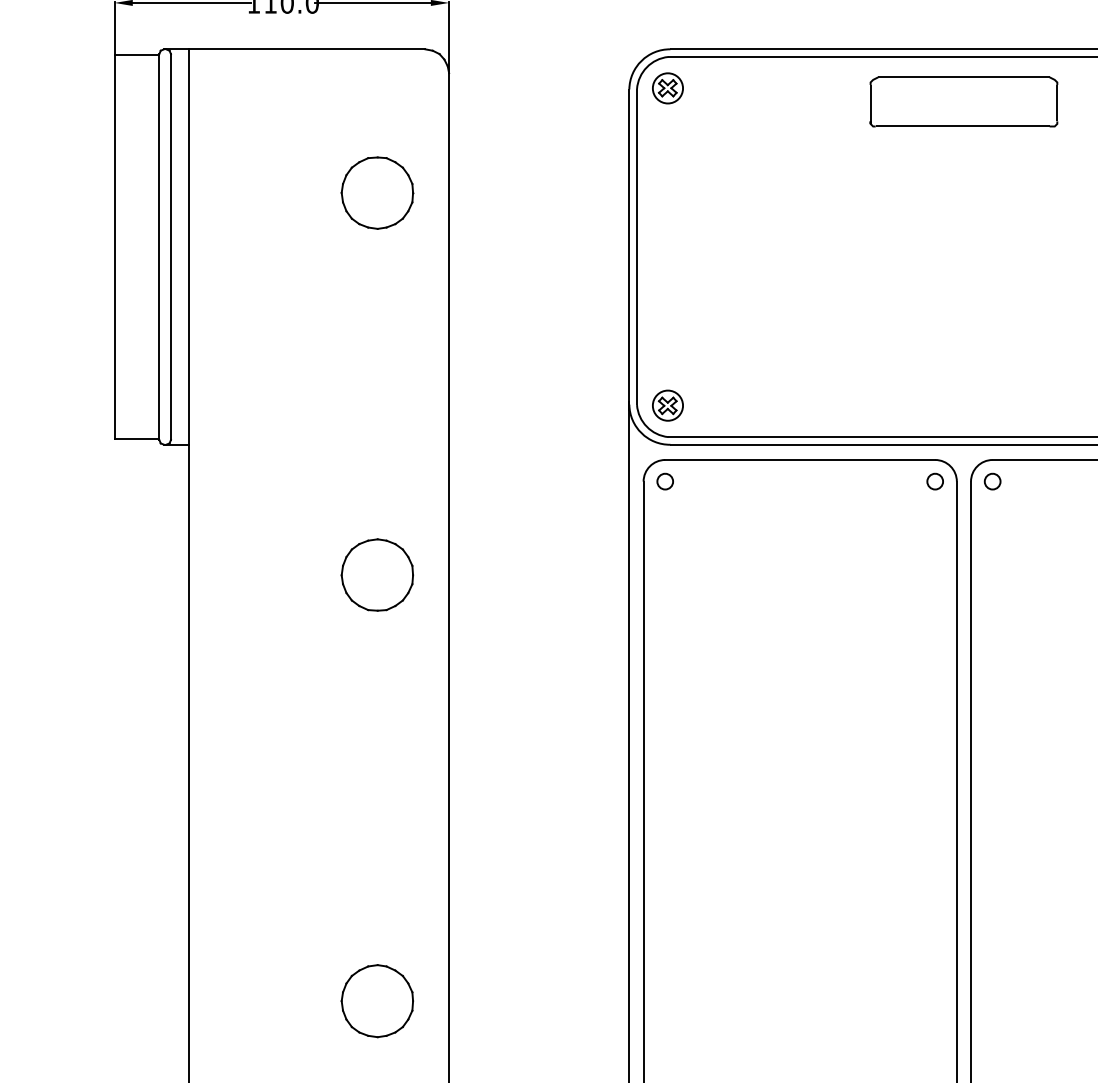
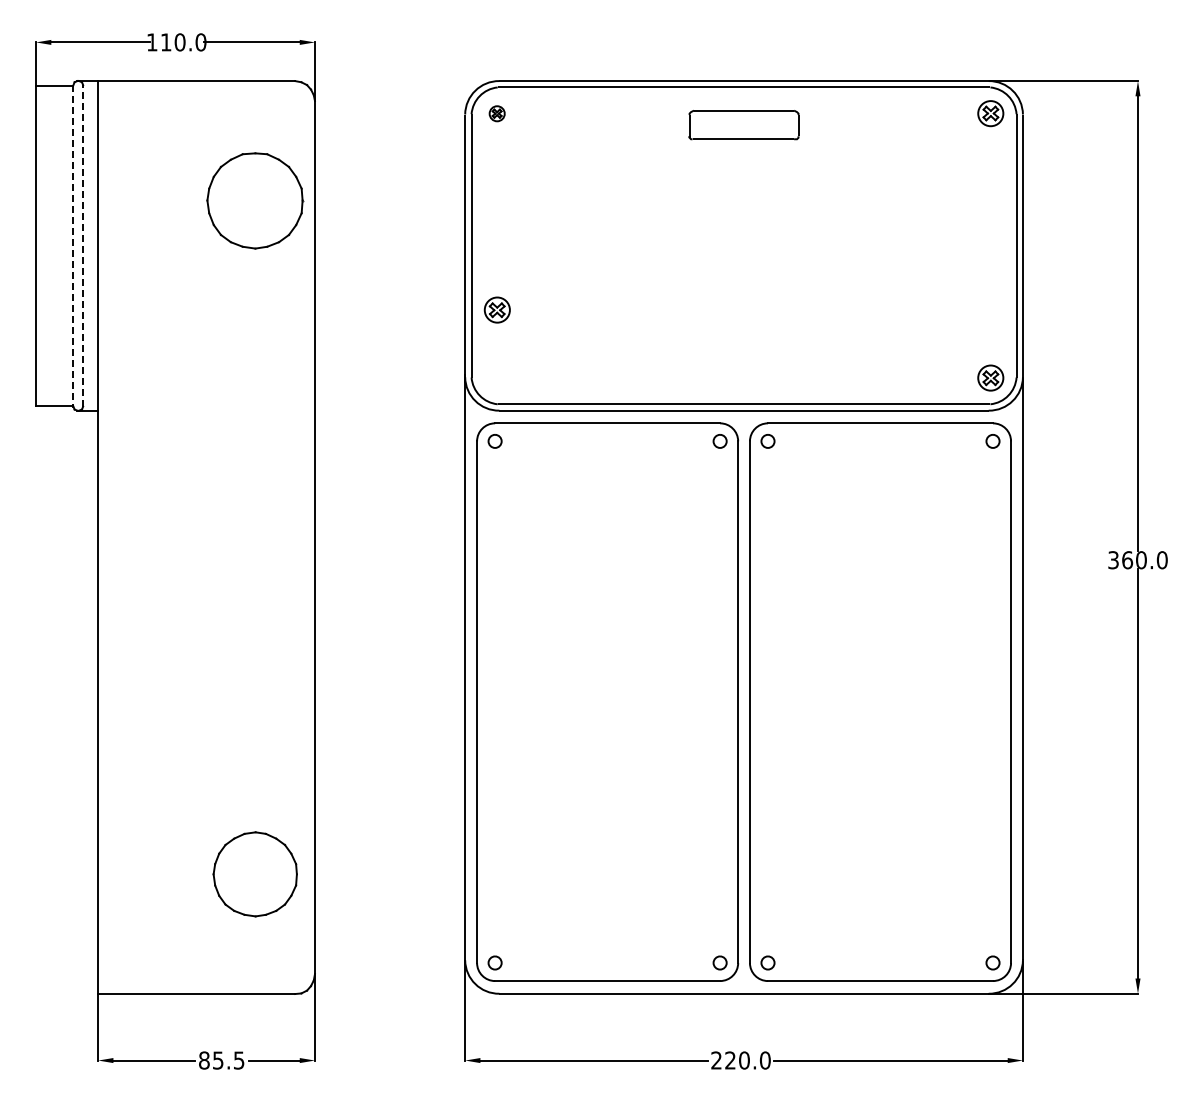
part: (666, 88) -> (496, 113), size x0.6
part: (963, 101) -> (743, 124), size x0.7
part: (377, 192) -> (255, 200), size x1.6
line: (159, 246) -> (73, 245), solid -> dashed
line: (171, 246) -> (83, 245), solid -> dashed
part: (666, 404) -> (496, 309), moved
part: (376, 574) -> (254, 518), removed
part: (376, 1001) -> (254, 874), size x1.4

